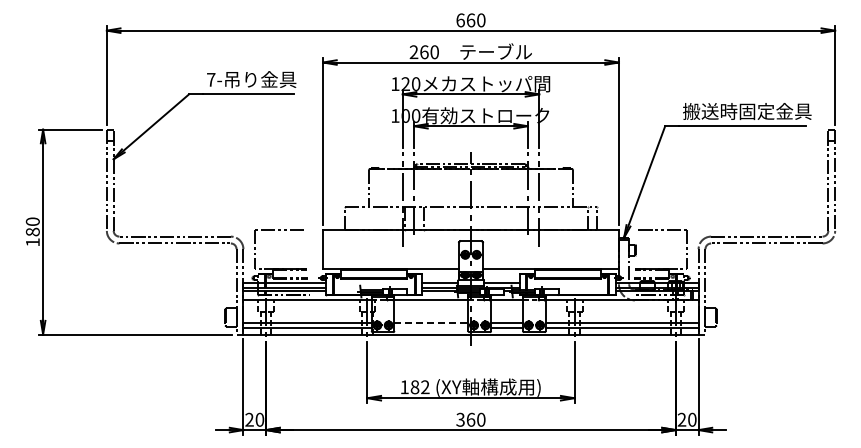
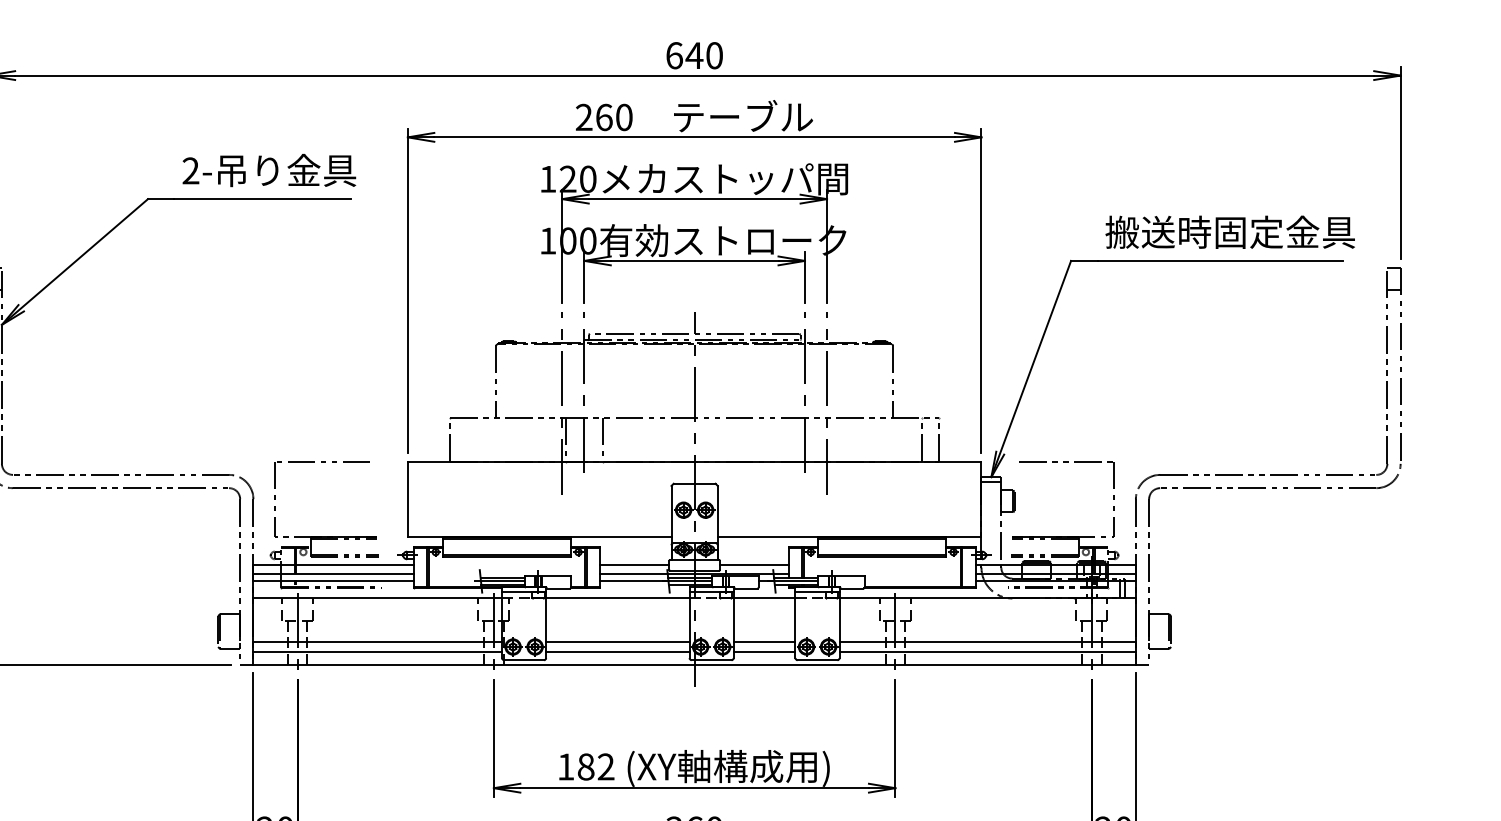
text: (470, 20) -> (693, 55), 660 -> 640
text: (211, 79) -> (191, 170), 7- -> 2-
line: (431, 322) -> (618, 641), dashed -> solid
line: (431, 327) -> (618, 651), added

